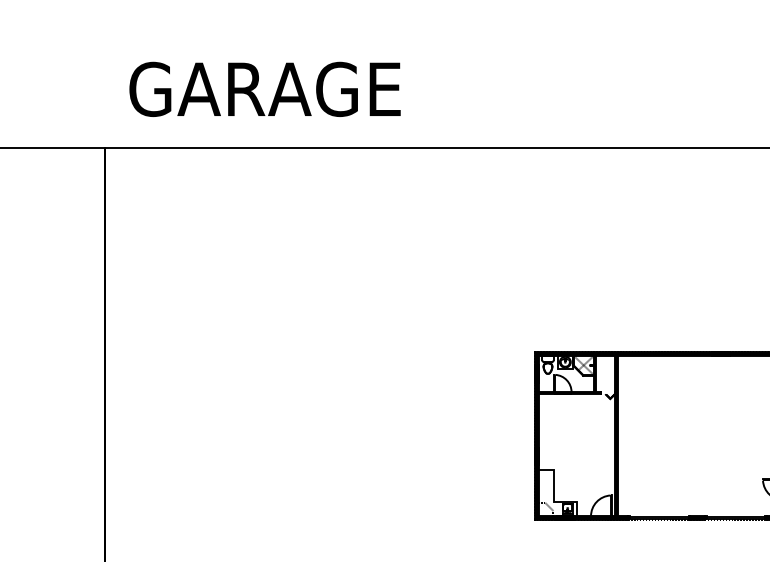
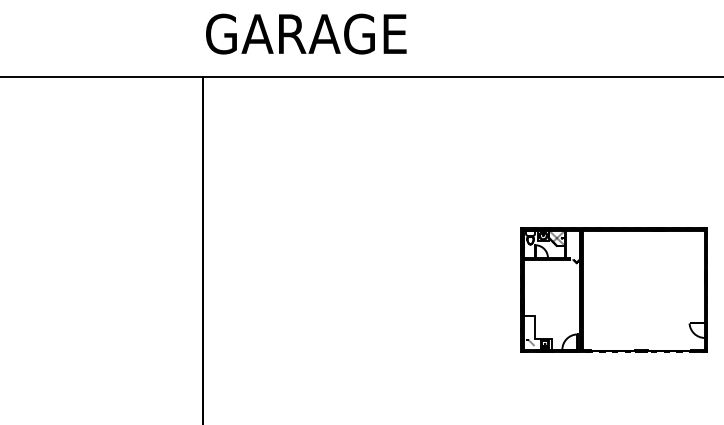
text: (265, 88) -> (306, 33), moved

